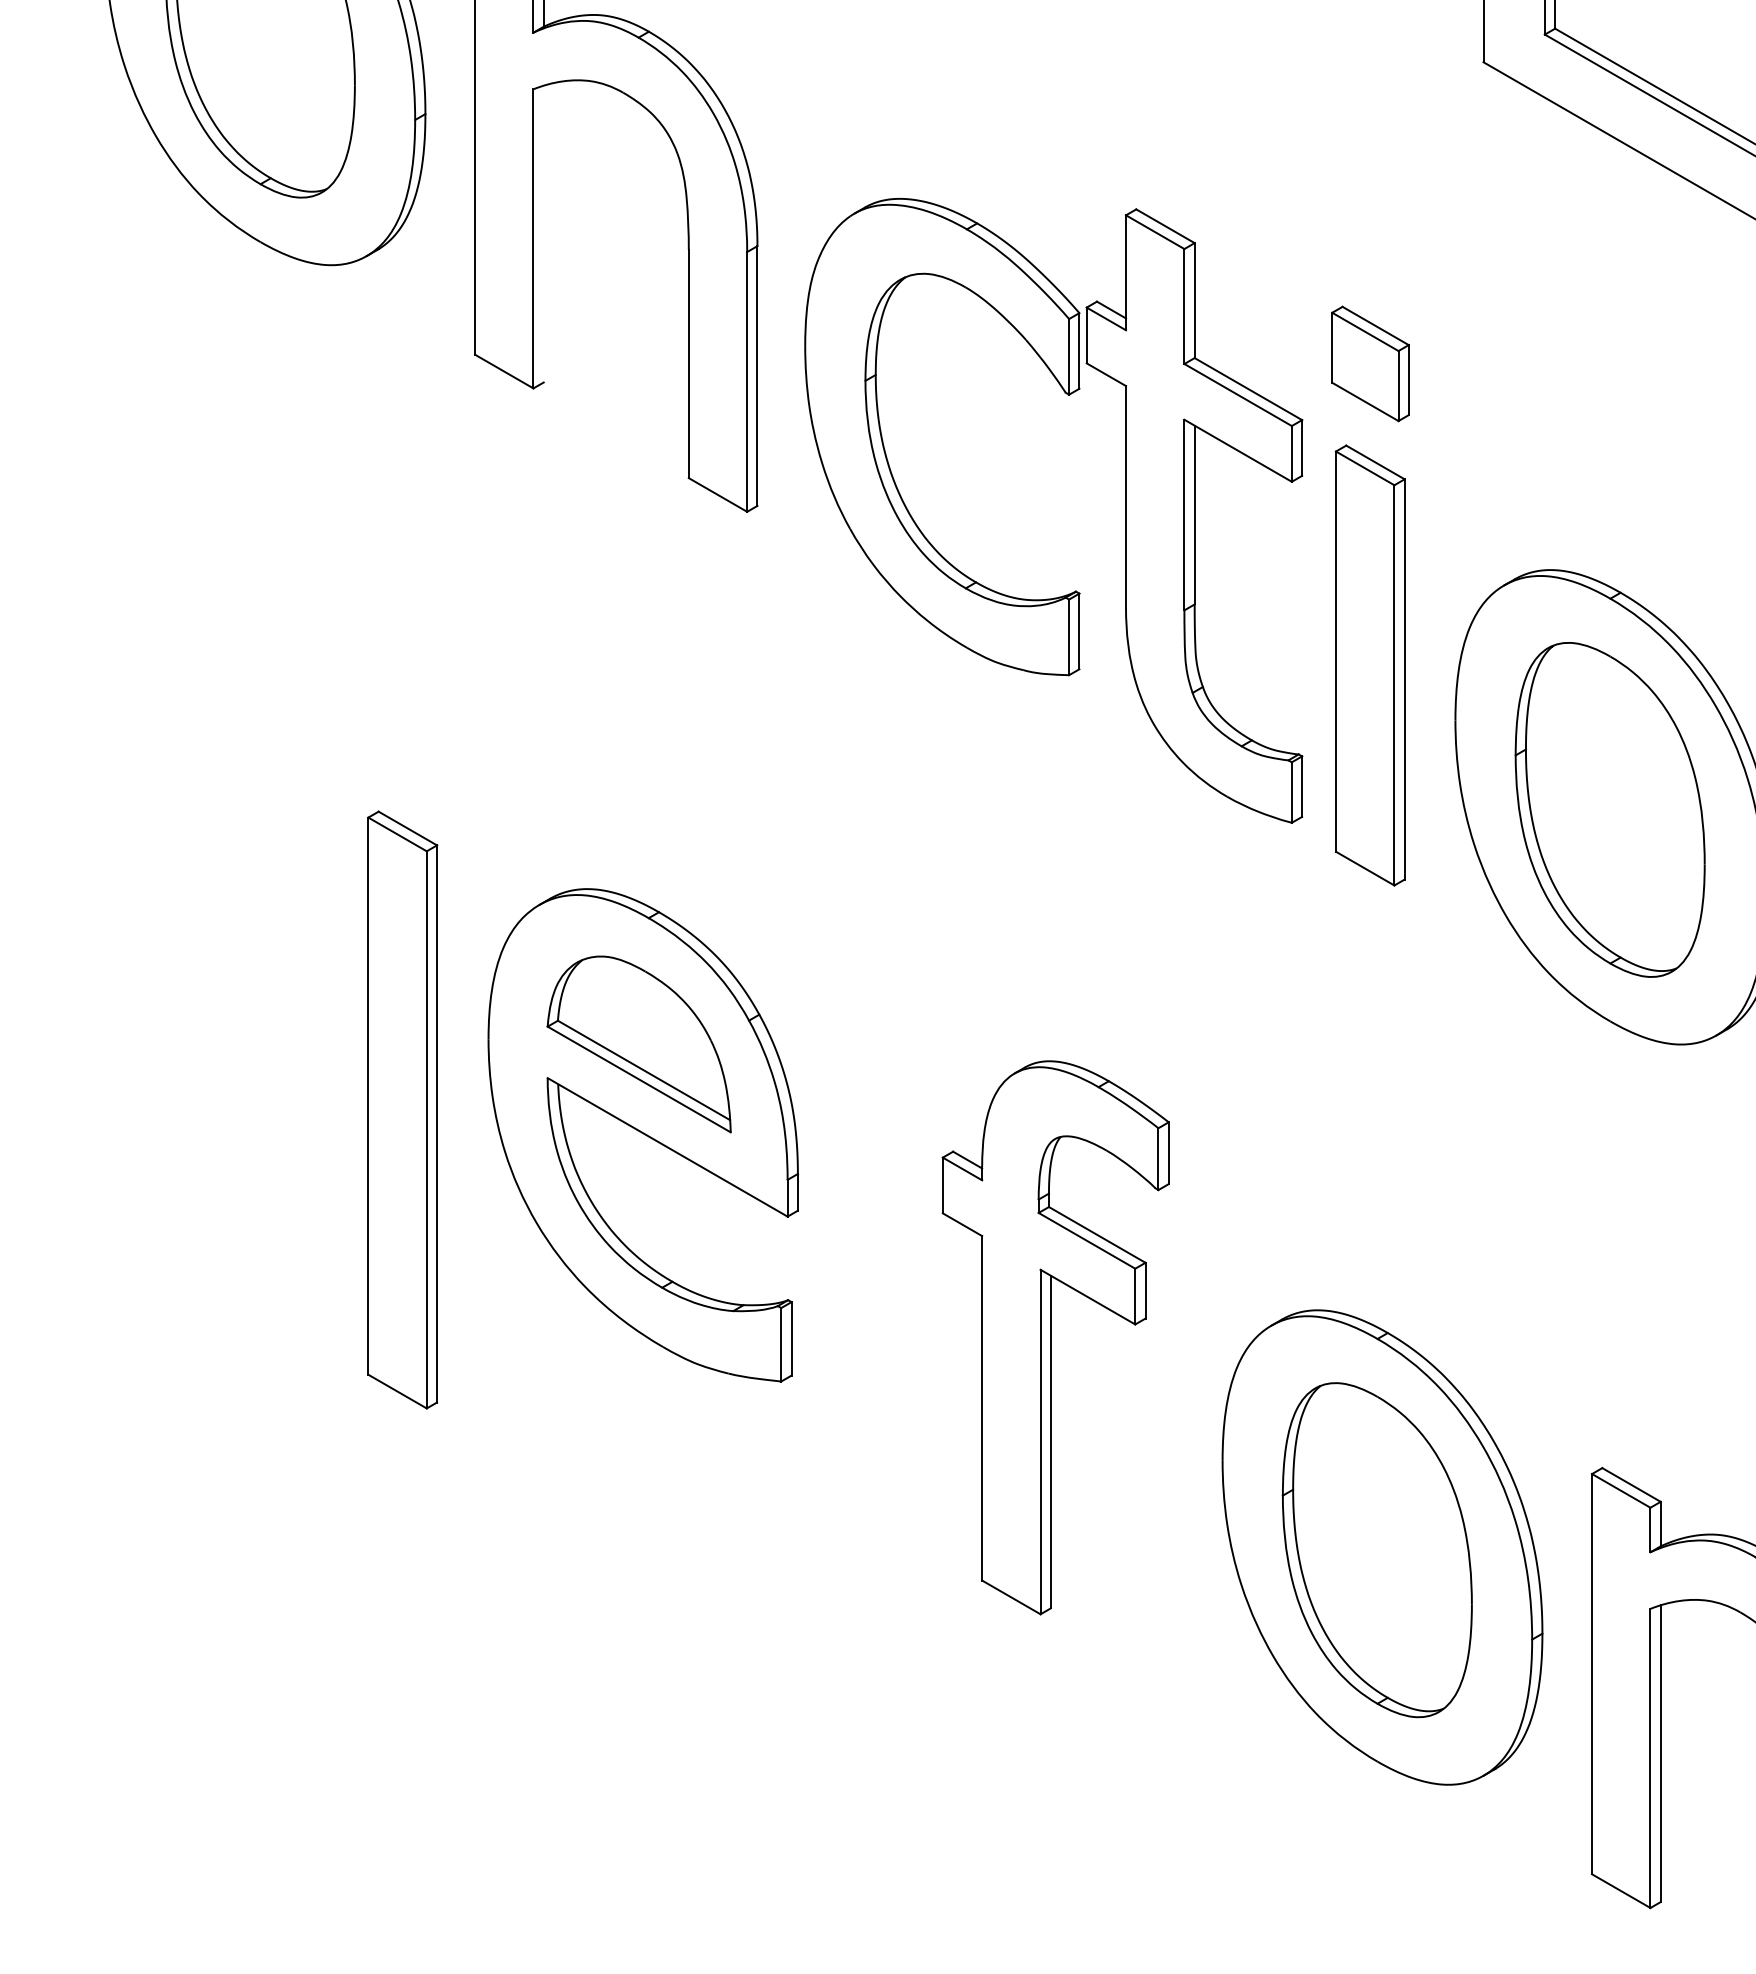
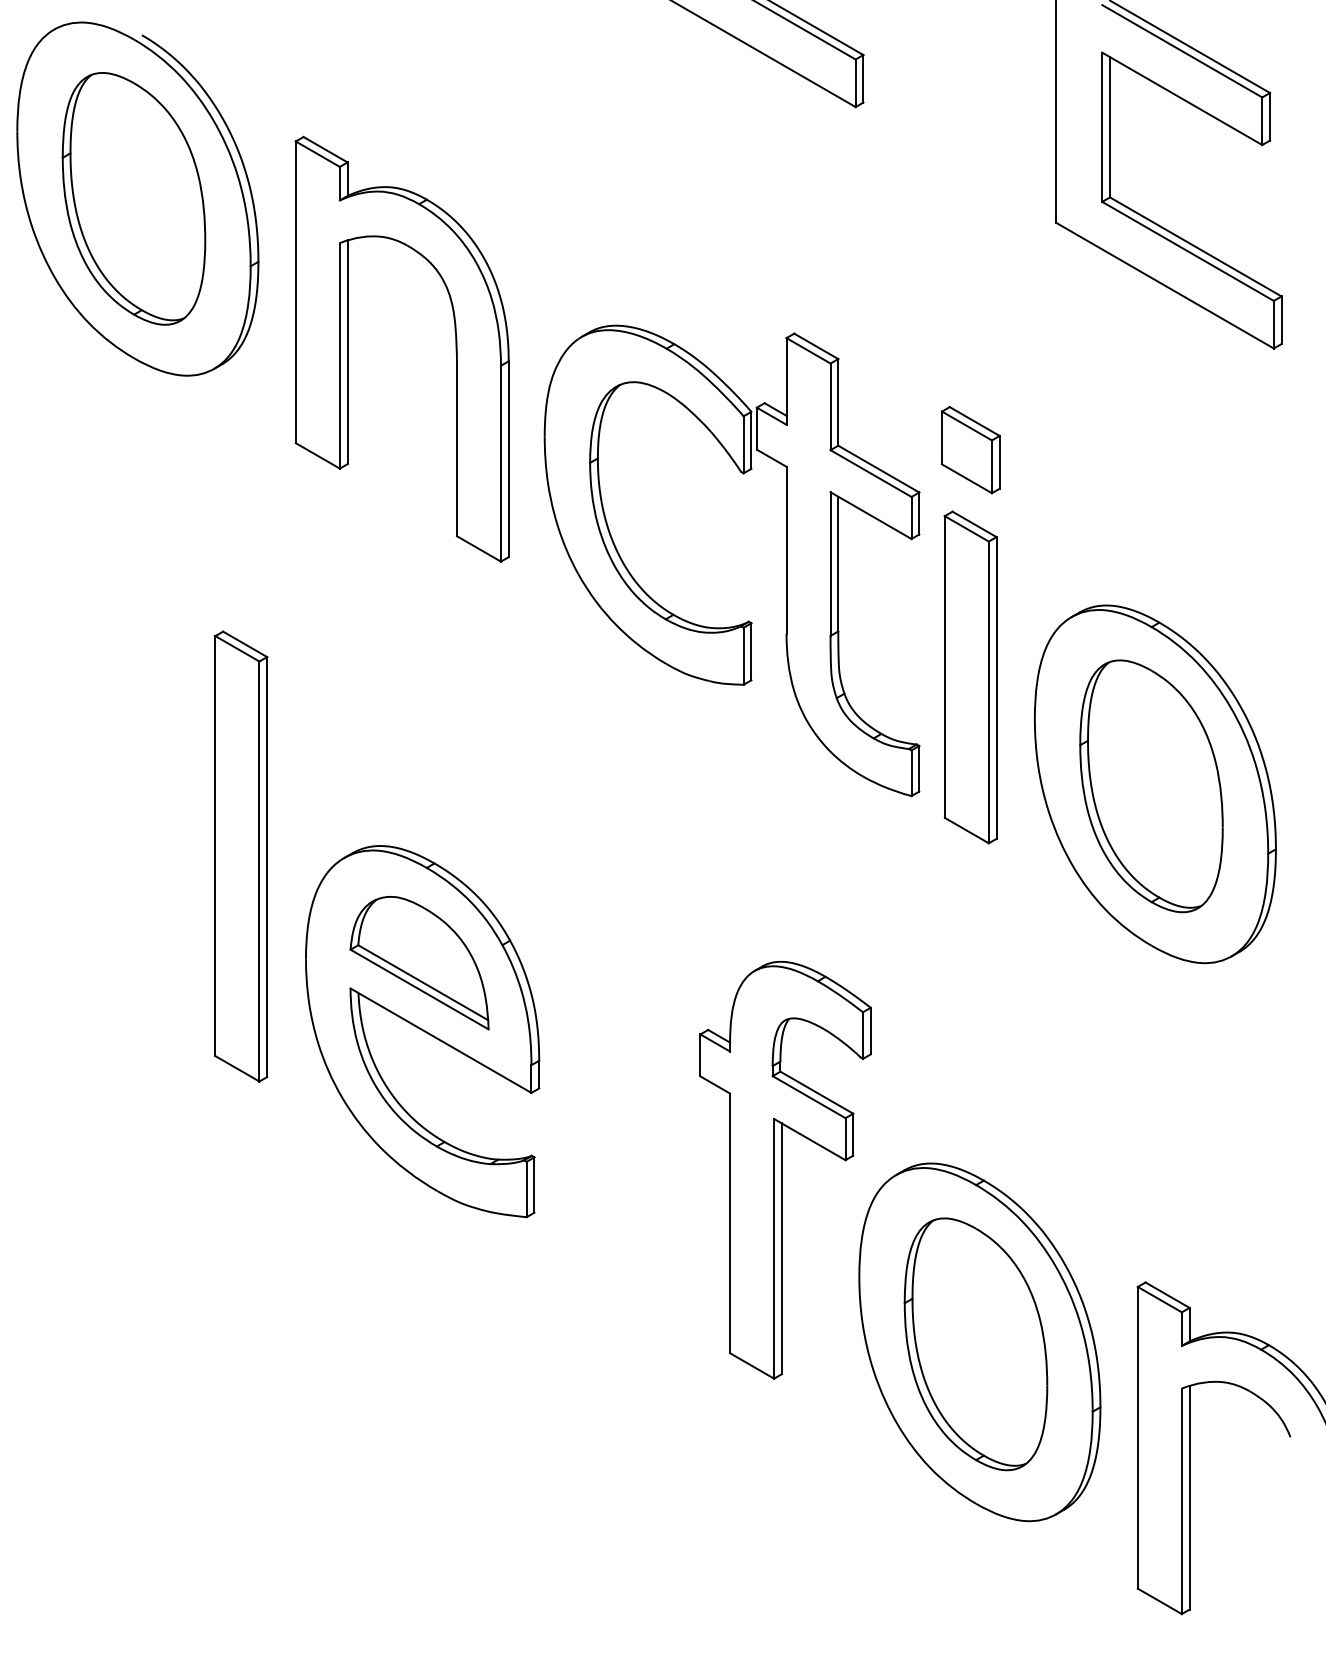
line: (543, 234) -> (347, 352), added
part: (402, 1109) -> (241, 856), moved
part: (1055, 1336) -> (785, 1169), moved

